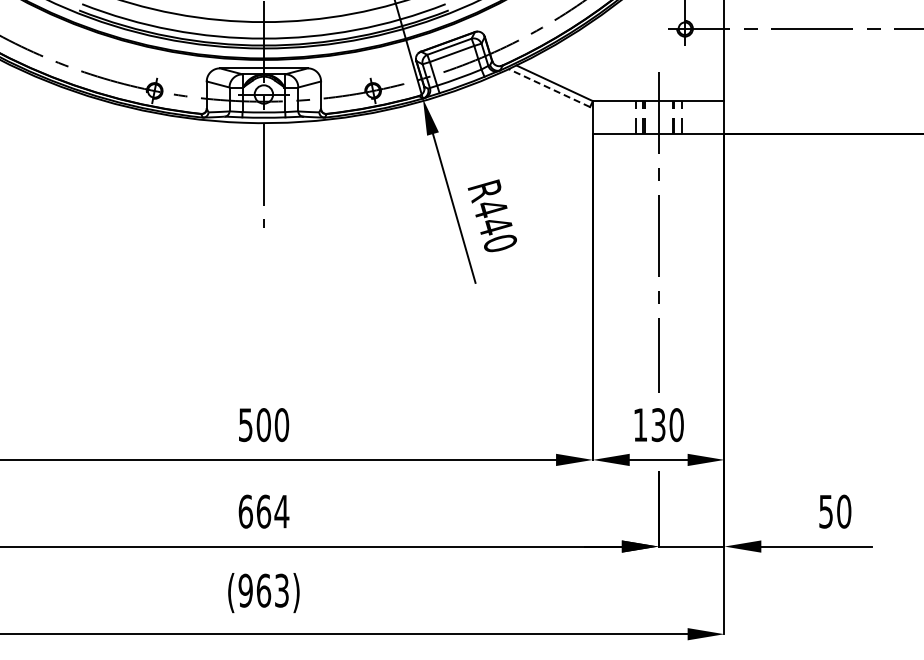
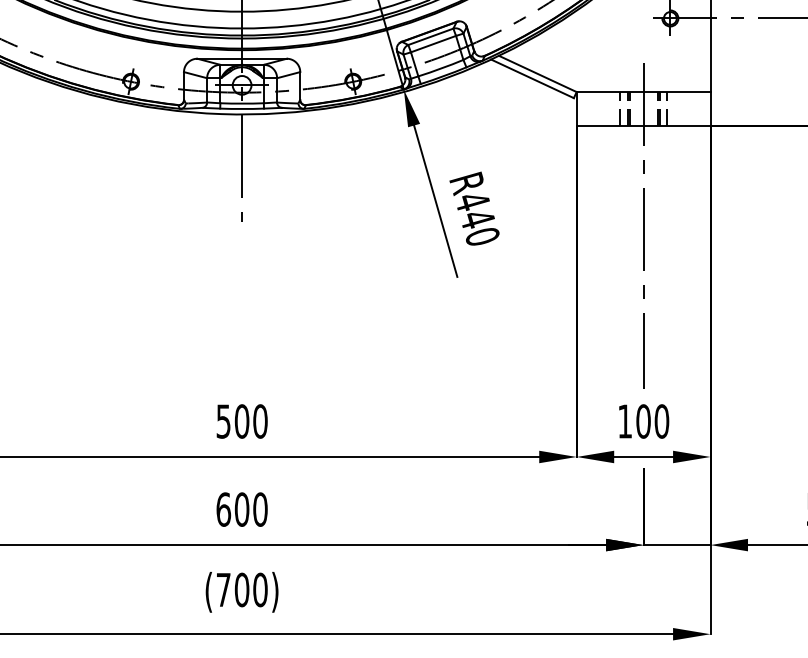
line: (549, 88) -> (532, 79), dashed -> solid
text: (658, 425) -> (643, 421), 130 -> 100
text: (272, 511) -> (250, 509), 664 -> 600
text: (263, 590) -> (241, 589), (963) -> (700)

